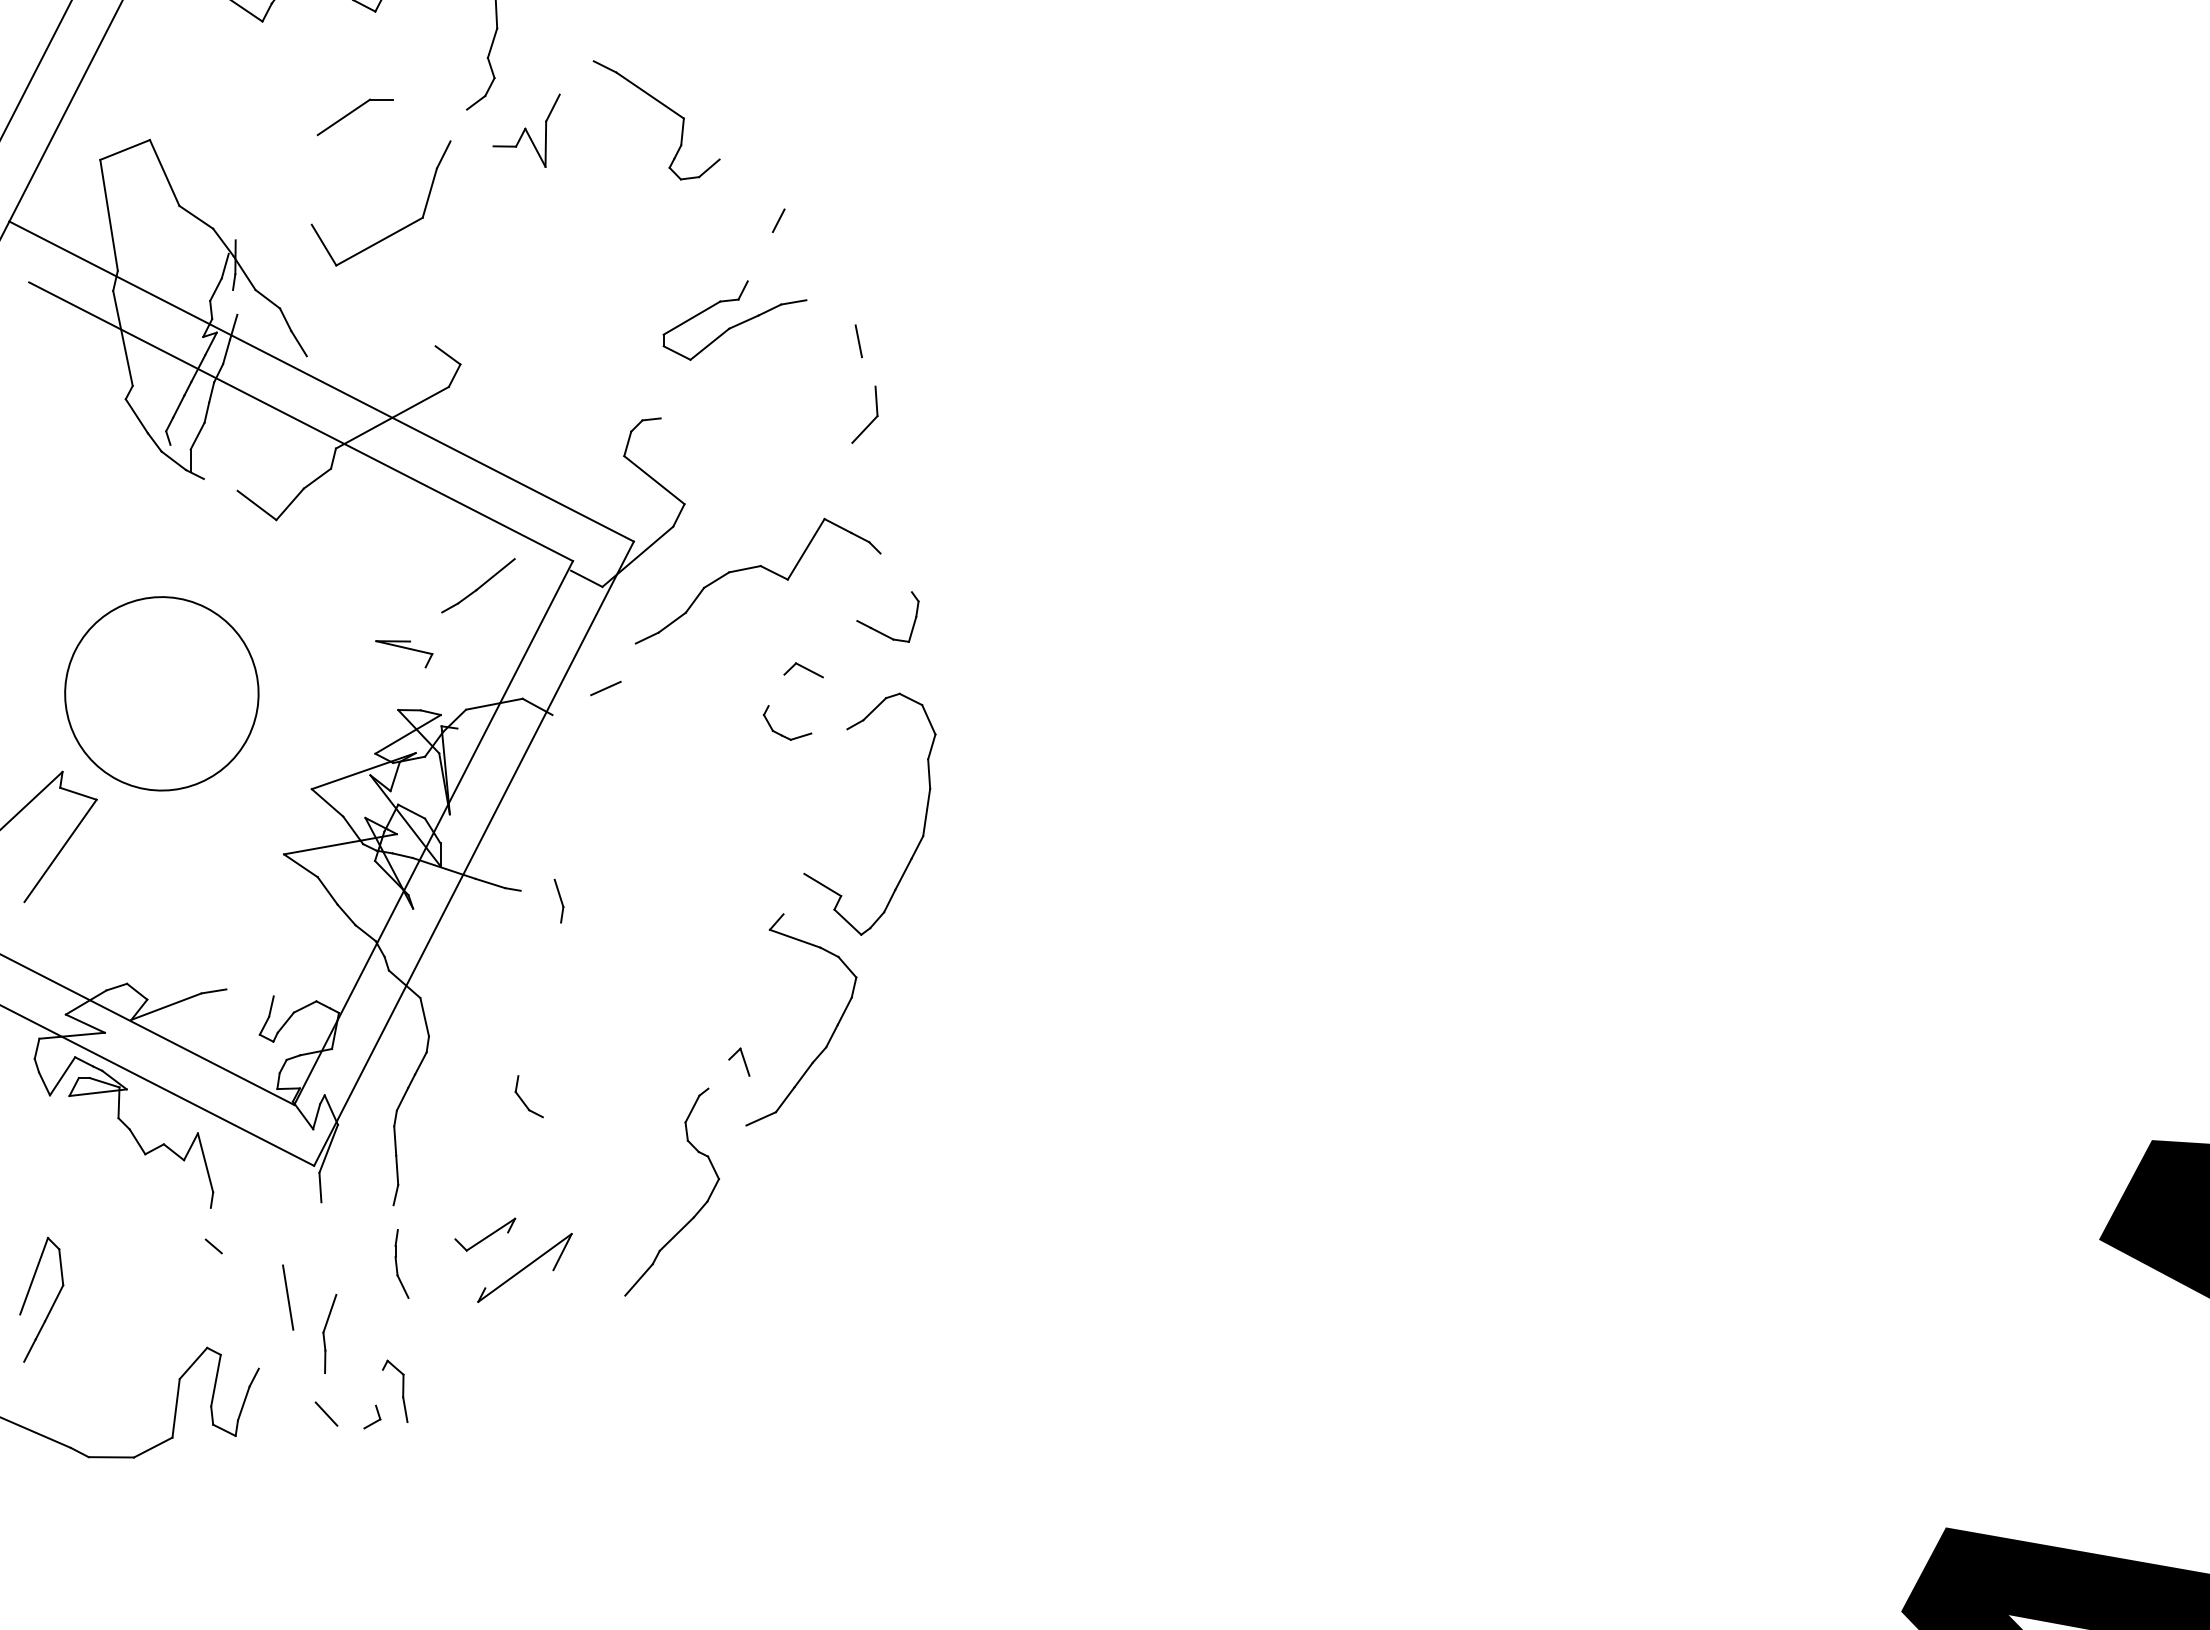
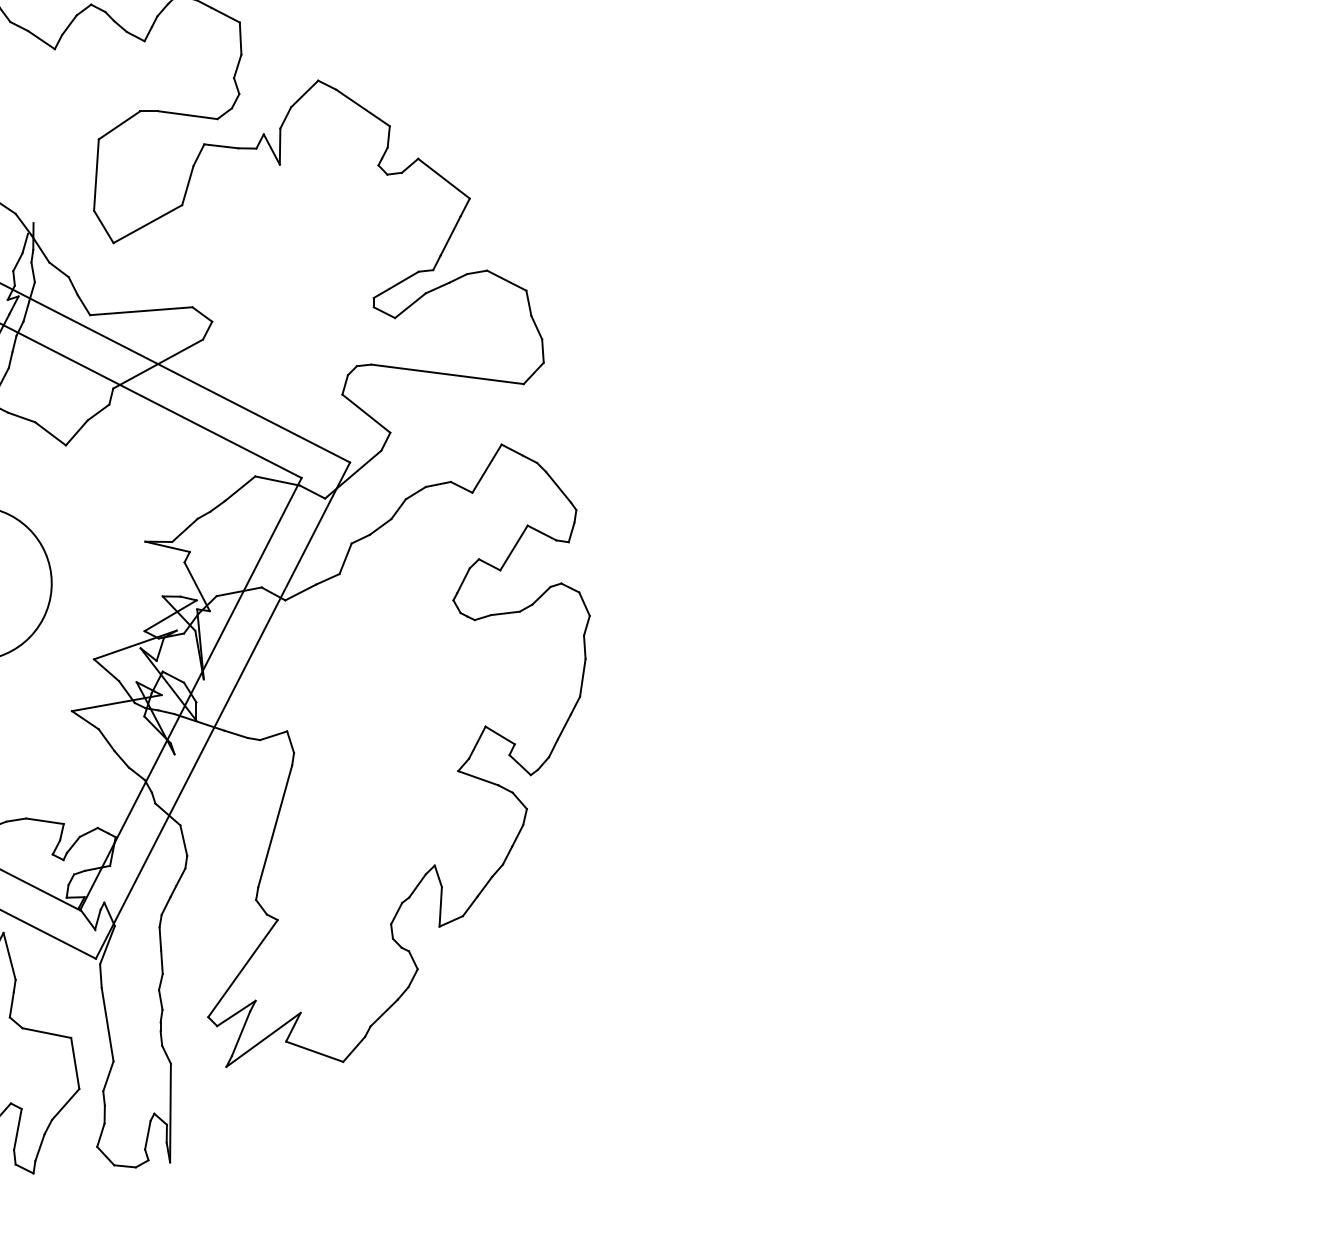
line: (576, 77) -> (304, 93), added
line: (429, 104) -> (187, 115), added
line: (471, 143) -> (220, 146), added
line: (314, 179) -> (96, 174), added
line: (751, 184) -> (443, 178), added
line: (759, 256) -> (449, 235), added
line: (235, 302) -> (33, 272), added
line: (830, 312) -> (506, 280), added
line: (370, 351) -> (140, 311), added
line: (868, 371) -> (536, 327), added
line: (756, 430) -> (447, 374), added
line: (220, 484) -> (21, 417), added
line: (542, 564) -> (277, 480), added
line: (895, 572) -> (558, 487), added
line: (426, 626) -> (185, 530), added
line: (839, 649) -> (513, 548), added
line: (627, 662) -> (345, 558), added
line: (776, 690) -> (463, 580), added
line: (441, 697) -> (197, 586), added
line: (571, 705) -> (300, 592), added
line: (829, 731) -> (505, 613), added
line: (537, 884) -> (273, 735), added
line: (793, 893) -> (476, 742), added
line: (249, 992) -> (44, 820), added
line: (539, 999) -> (275, 826), added
line: (718, 1073) -> (417, 885), added
line: (747, 1100) -> (440, 906), added
line: (498, 1178) -> (242, 968), added
line: (395, 1217) -> (160, 999), added
line: (207, 1223) -> (11, 1004), added
line: (328, 1248) -> (107, 1024), added
line: (252, 1259) -> (46, 1033), added
line: (496, 1260) -> (240, 1033), added
line: (589, 1282) -> (314, 1051), added
line: (275, 1348) -> (65, 1103), added
line: (407, 1359) -> (170, 1112), added
line: (320, 1387) -> (100, 1134), added
line: (379, 1387) -> (147, 1134), added
line: (350, 1426) -> (124, 1165), added

